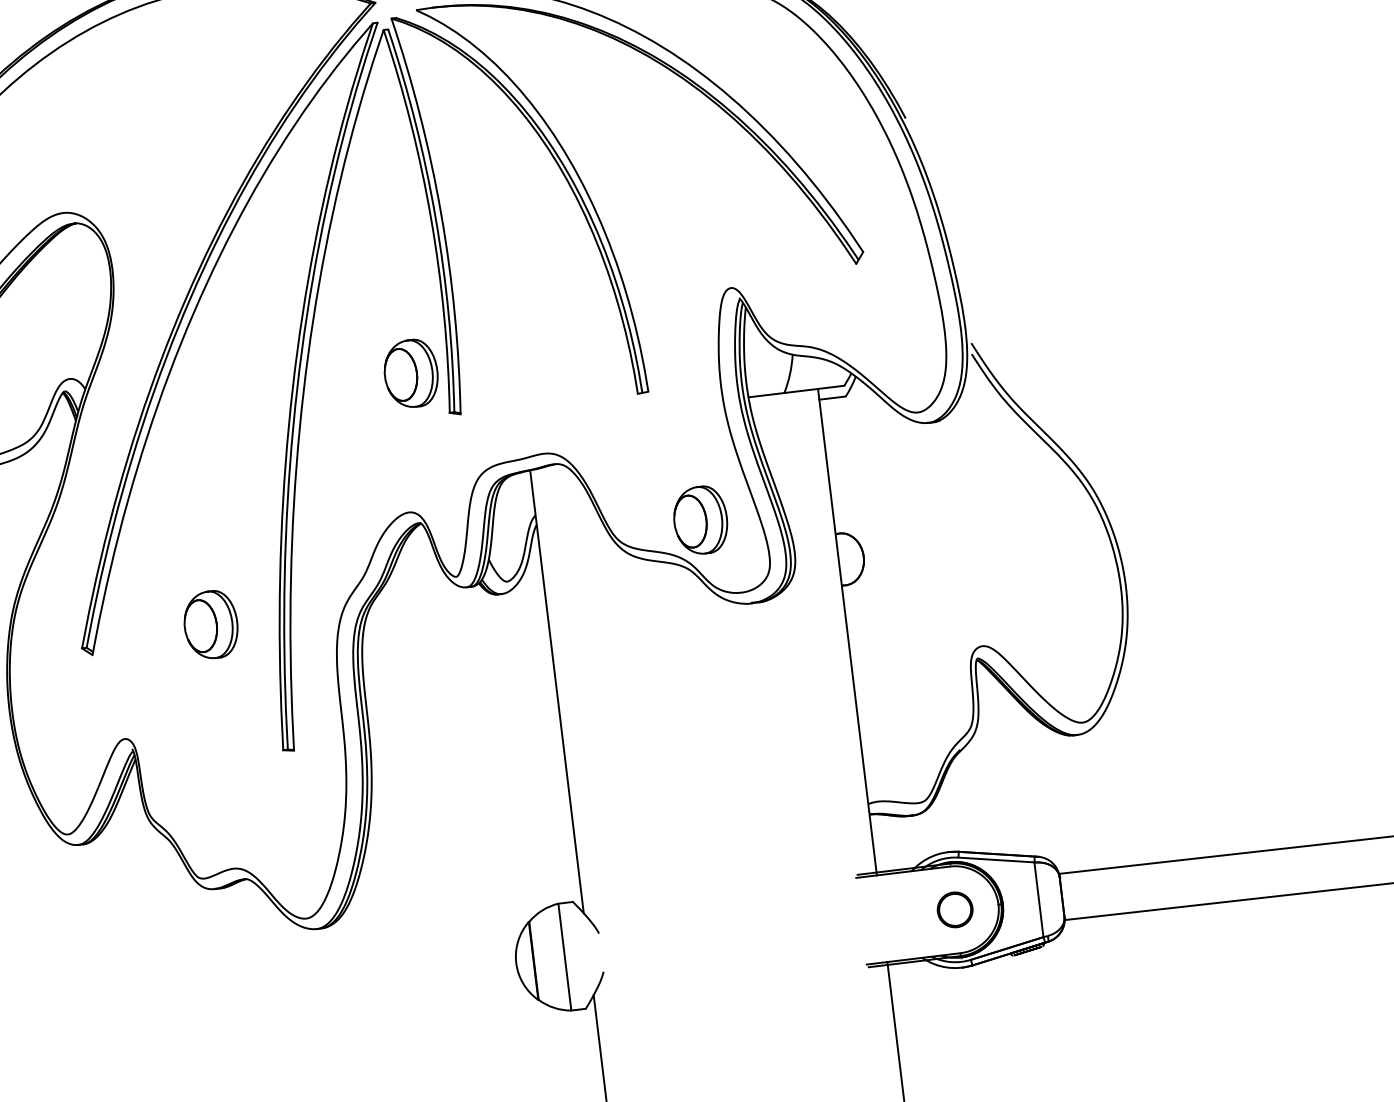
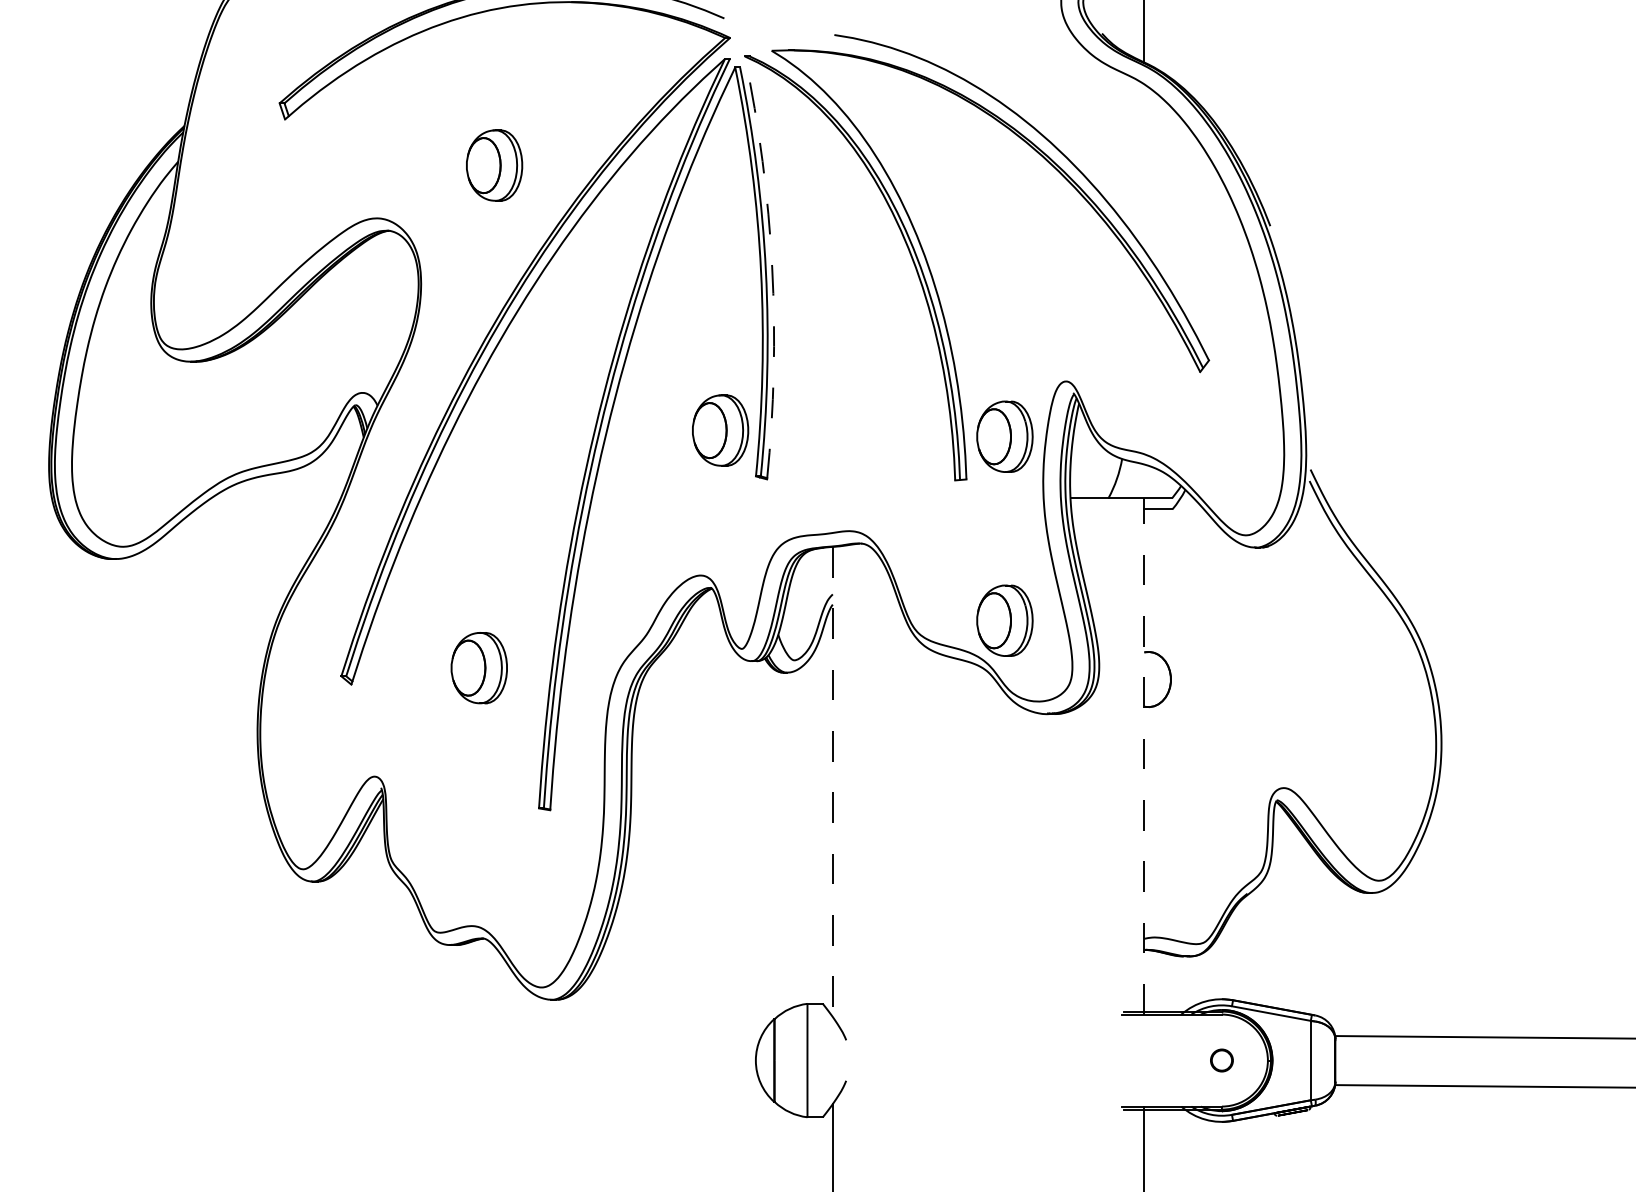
part: (168, 149) -> (494, 165), added
arc: (441, 214) -> (772, 267), solid -> dashed
part: (679, 346) -> (1004, 436), added
line: (847, 631) -> (1144, 755), solid -> dashed
line: (556, 692) -> (832, 782), solid -> dashed
part: (954, 909) -> (1221, 1060), size x0.6

